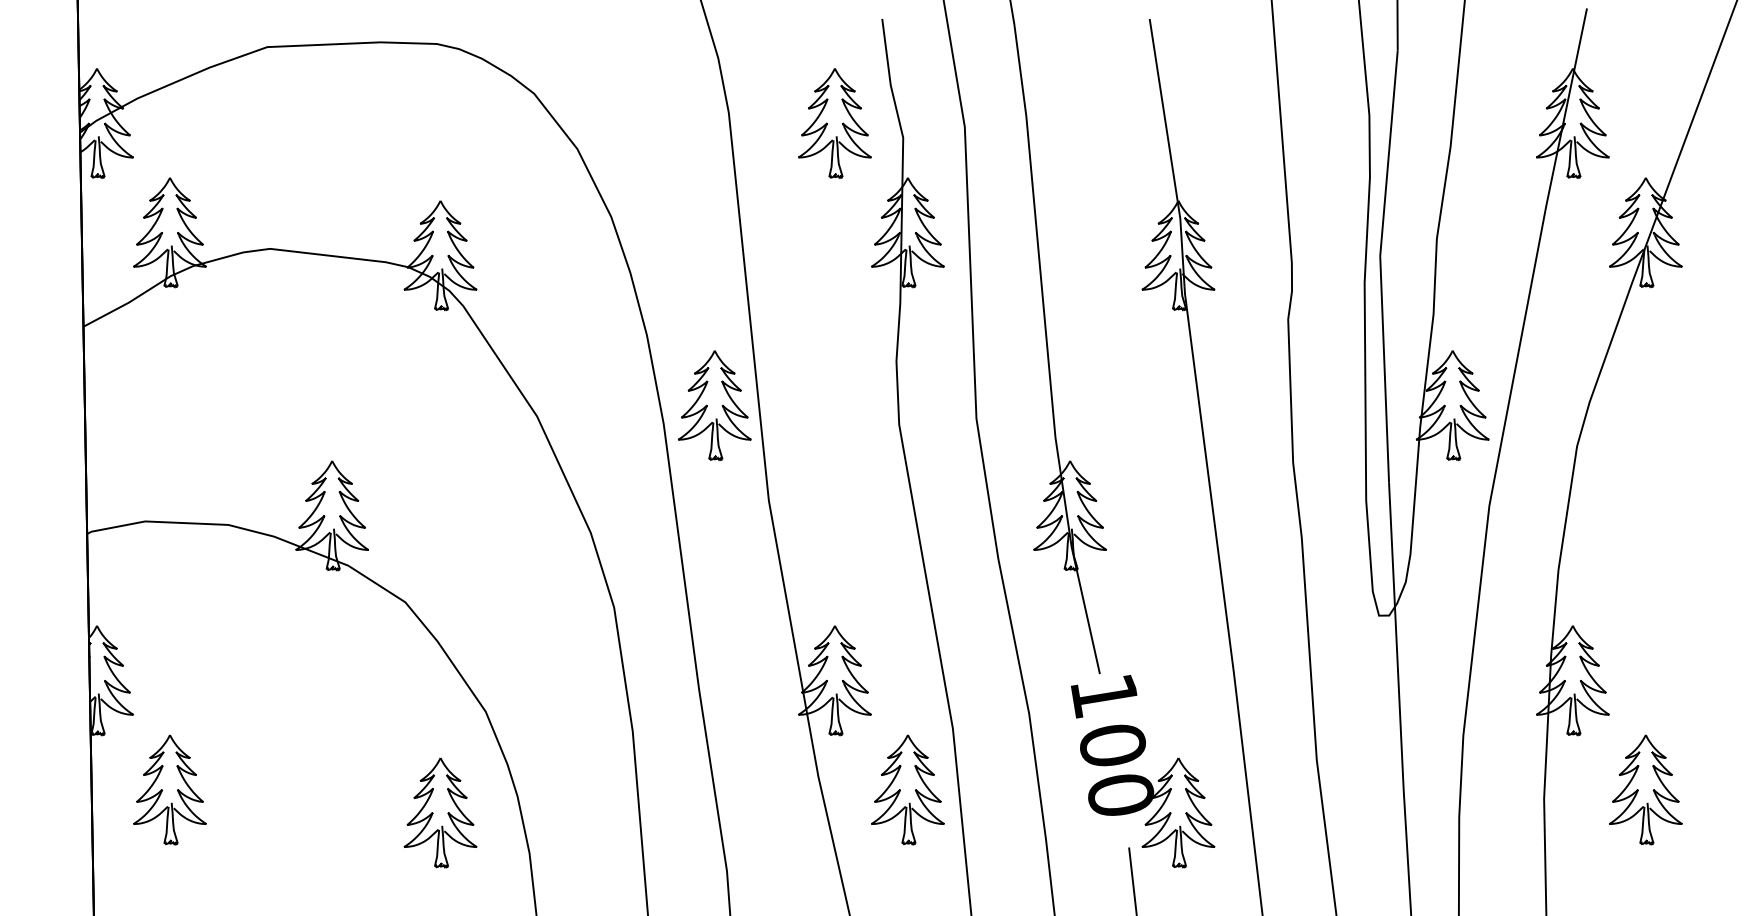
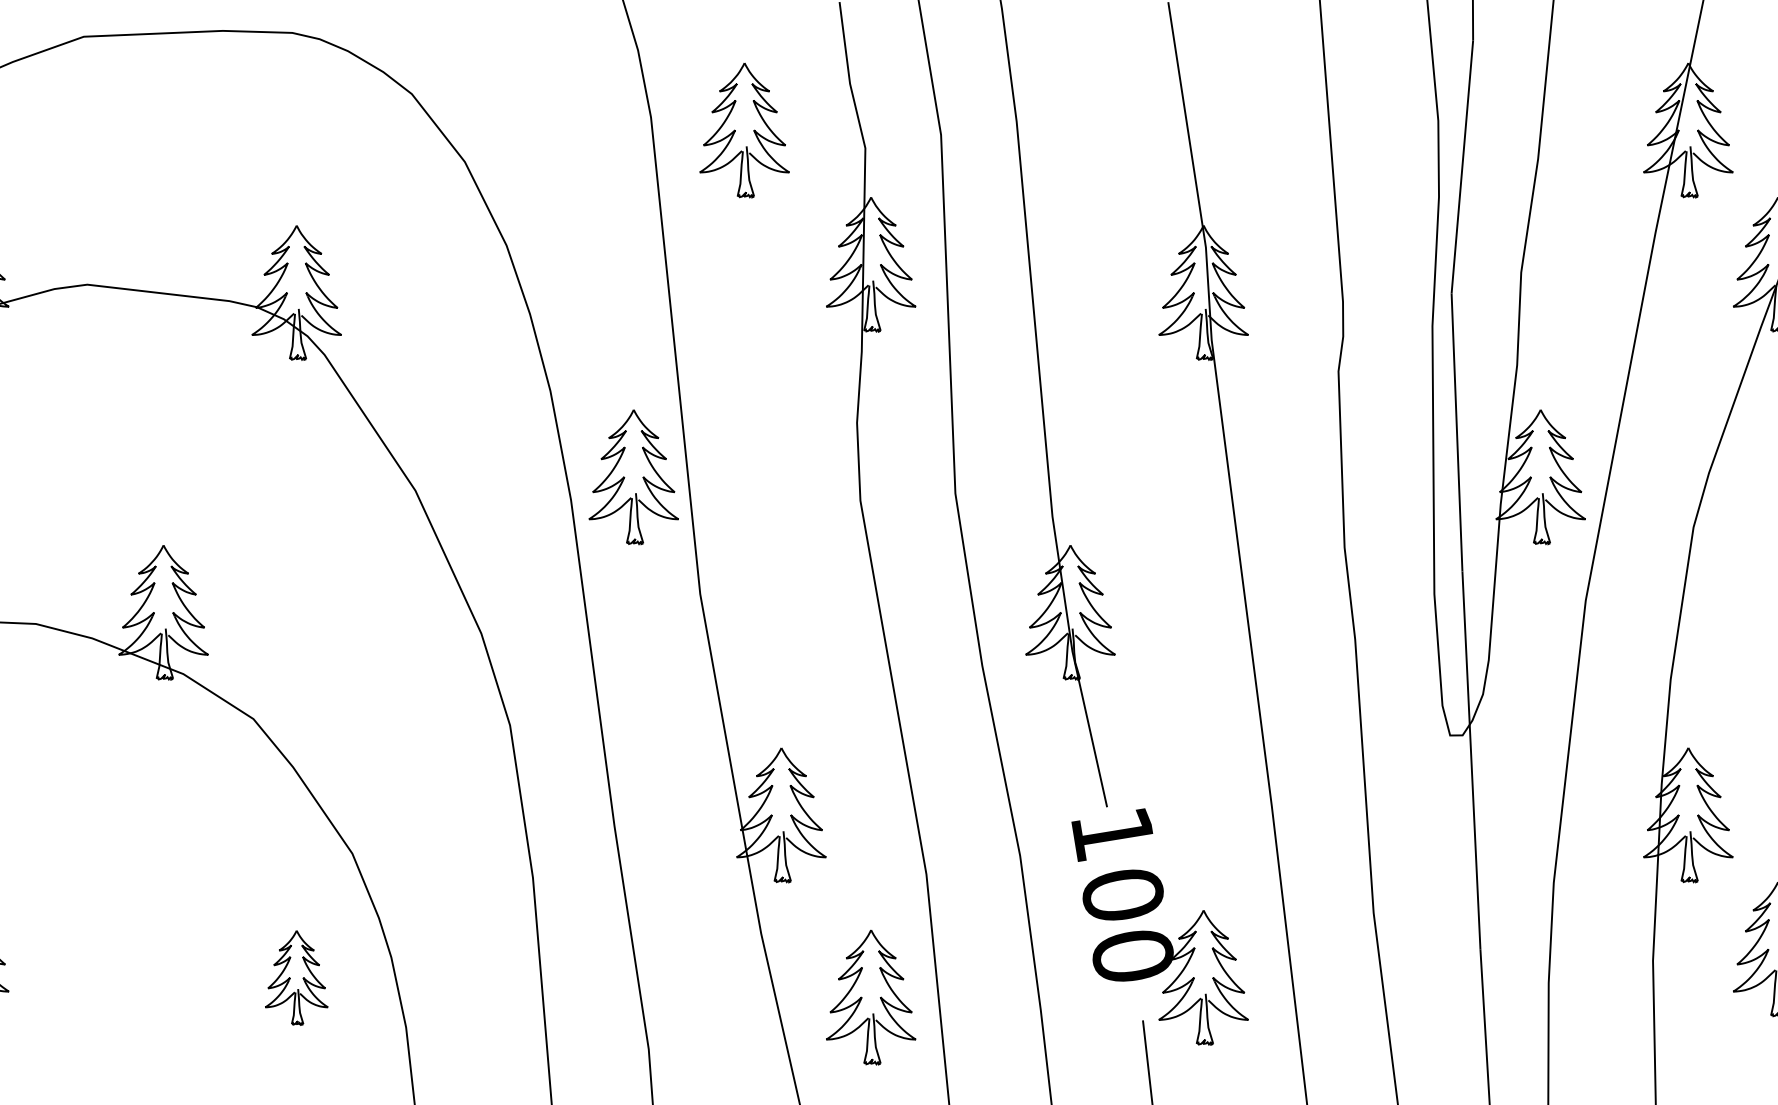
part: (834, 123) -> (744, 130), moved
part: (907, 789) -> (870, 997), moved
part: (440, 812) -> (296, 977), size x0.7

